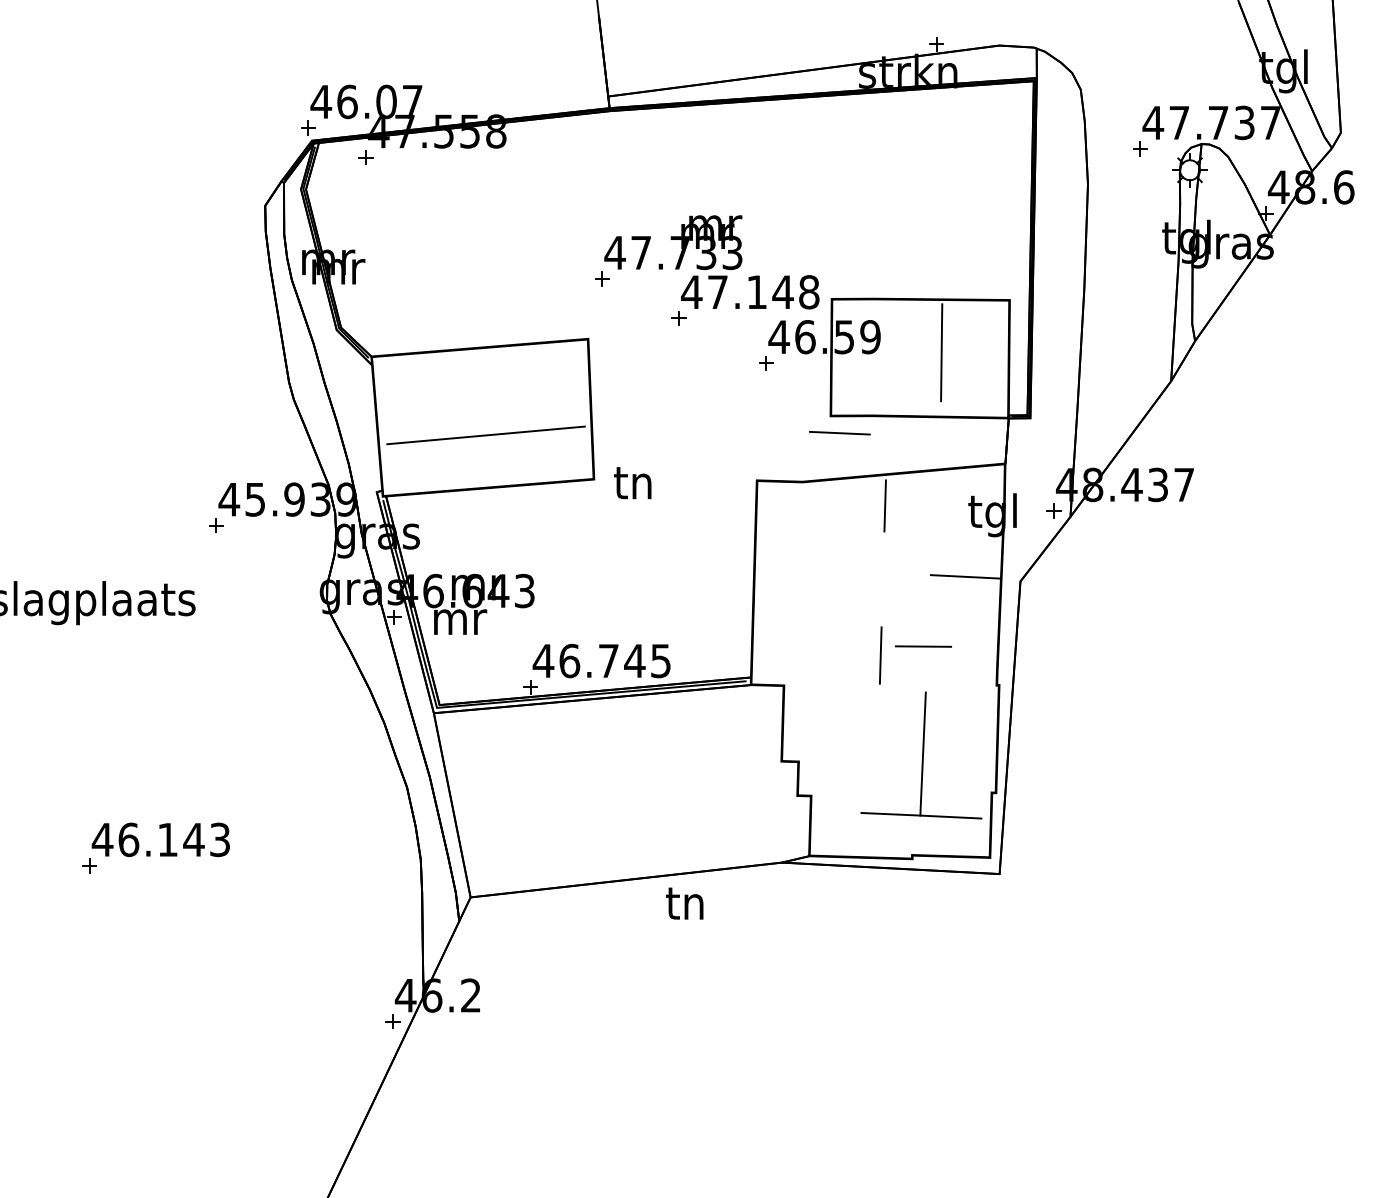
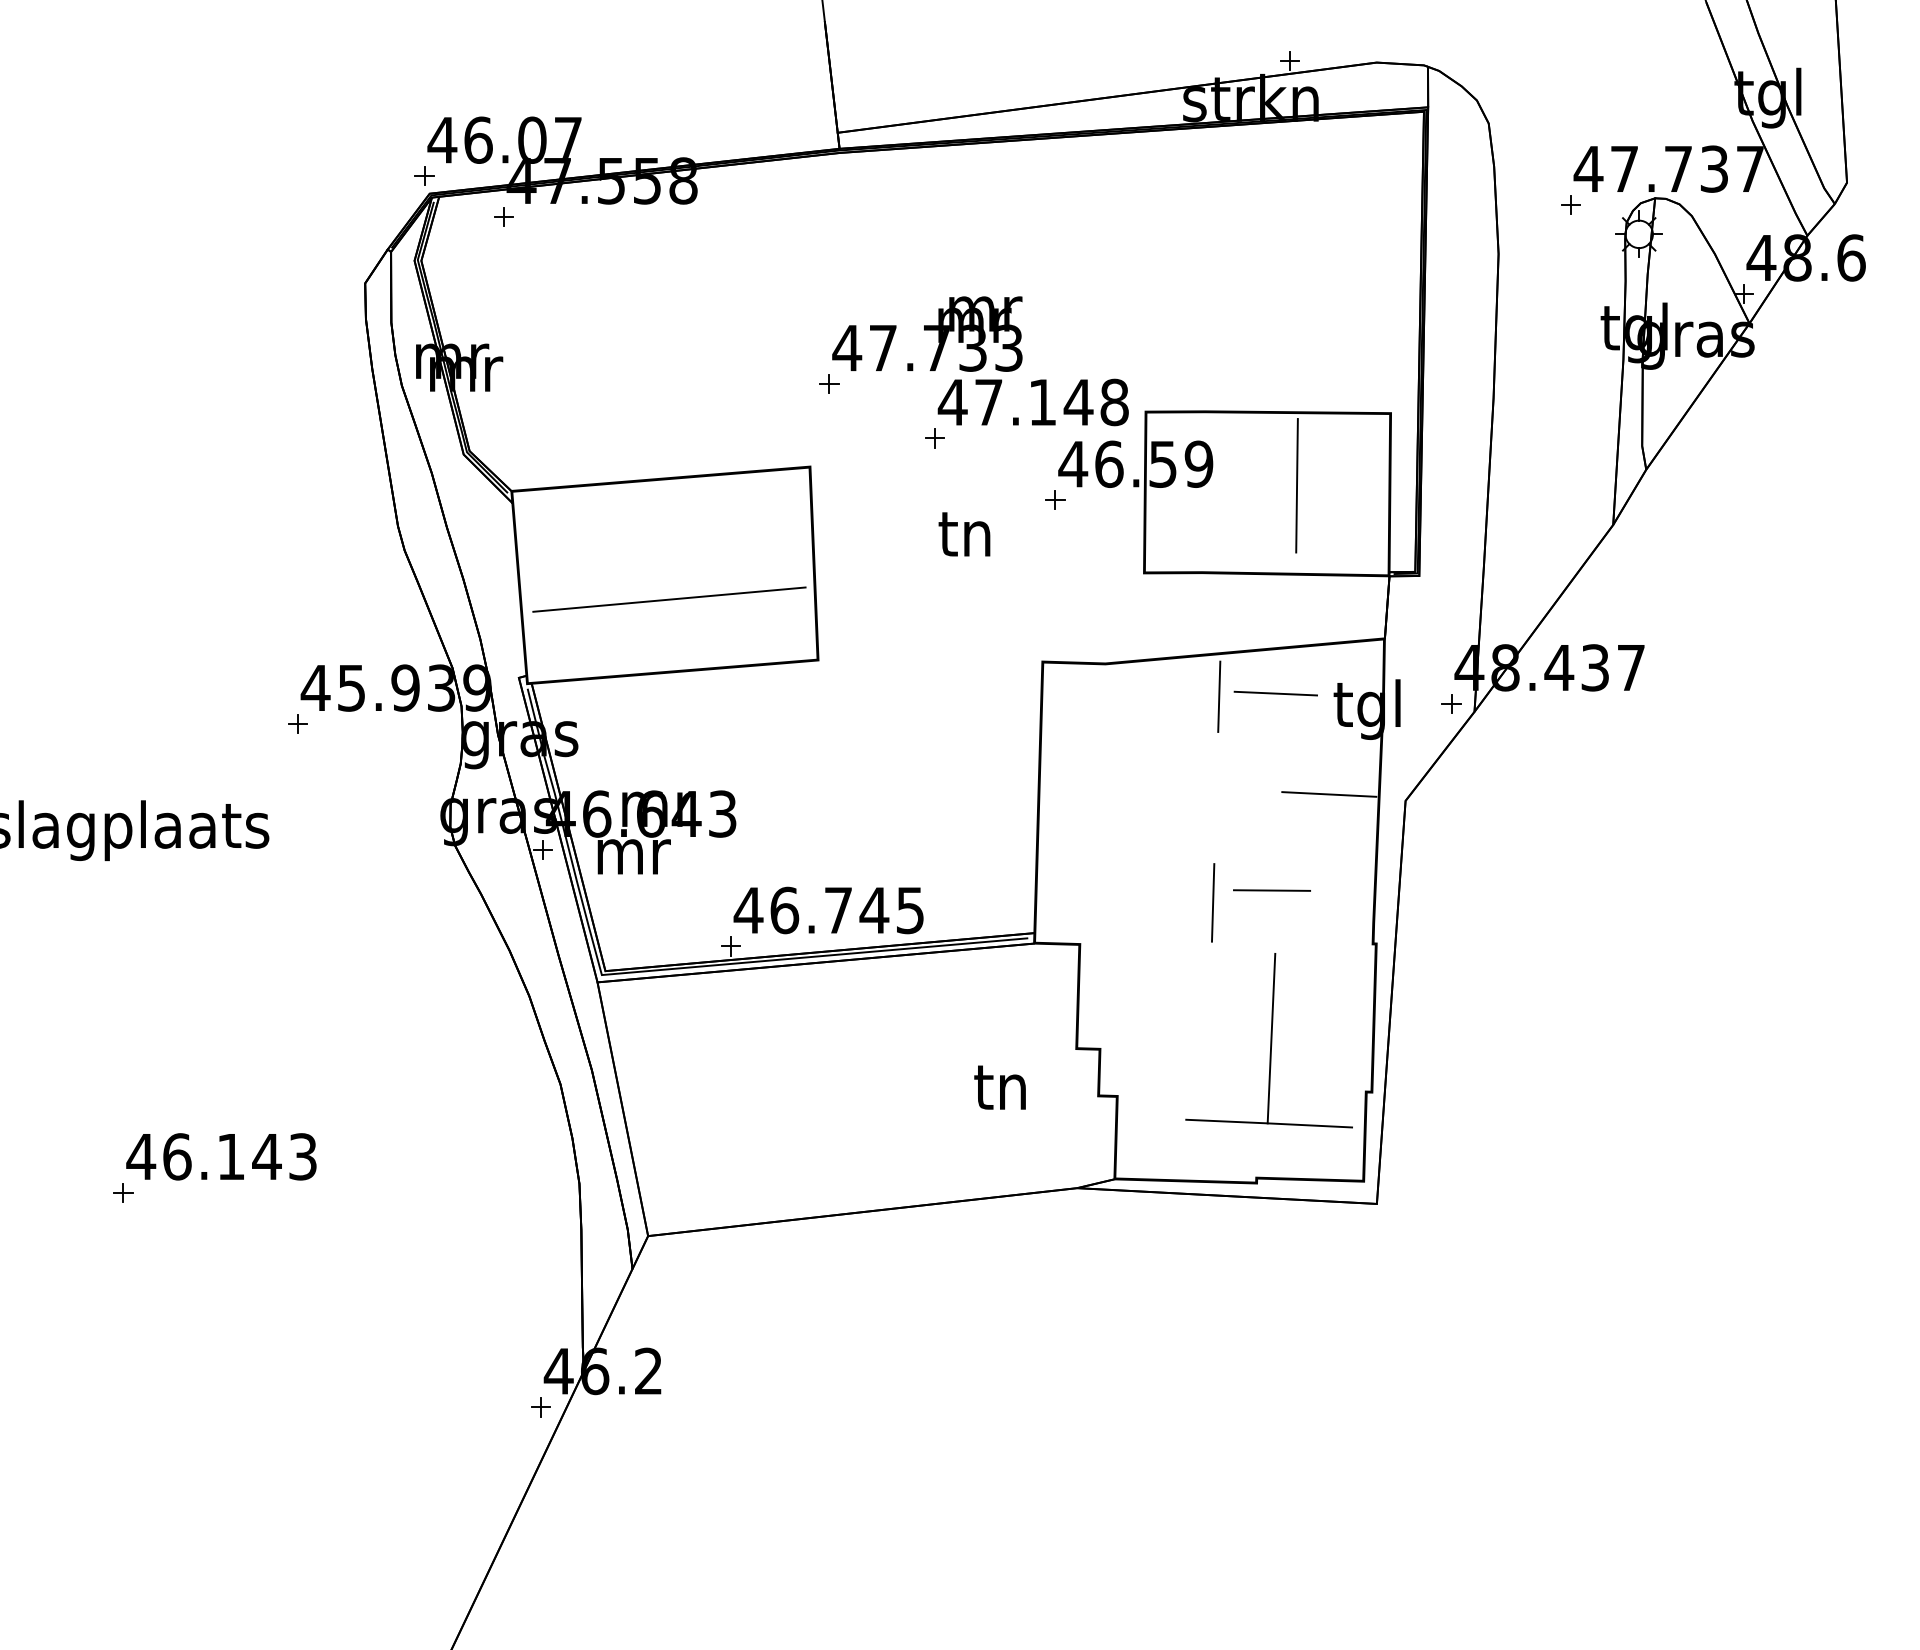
line: (839, 433) -> (1275, 693), moved
text: (632, 483) -> (964, 534), moved
text: (684, 903) -> (999, 1087), moved

